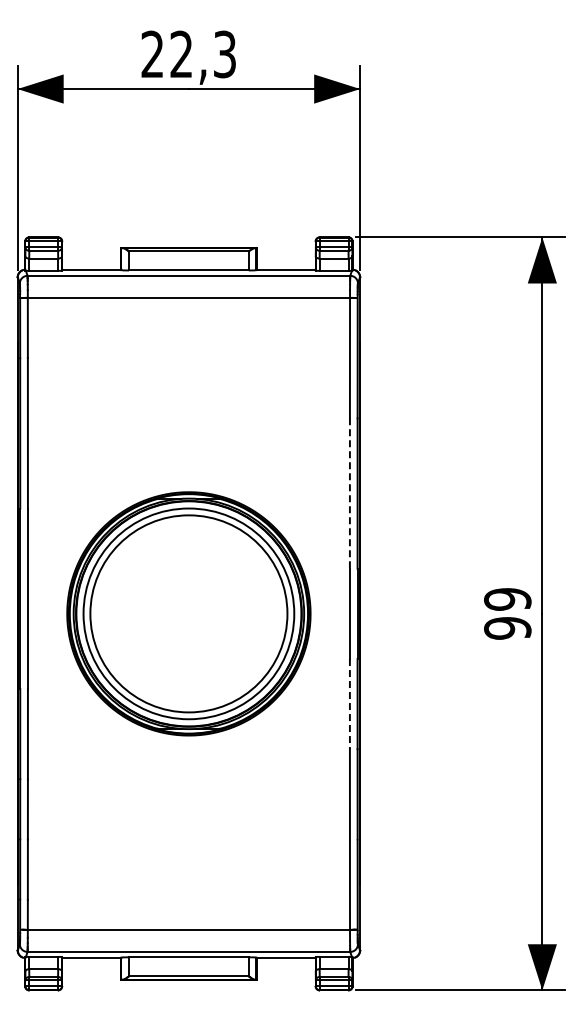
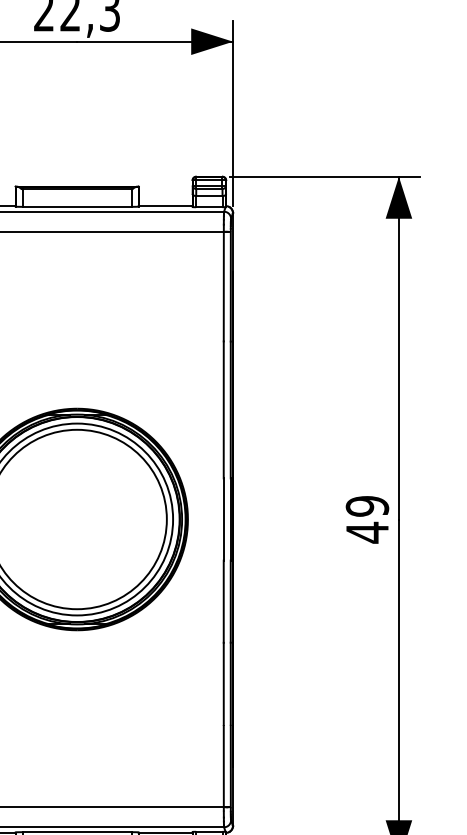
line: (349, 493) -> (223, 409), dashed -> solid
text: (507, 628) -> (367, 532), 99 -> 49
line: (349, 704) -> (223, 602), dashed -> solid

